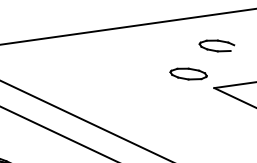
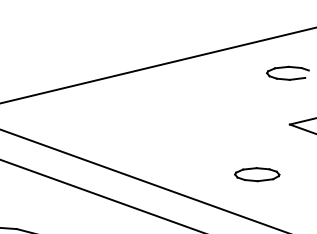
part: (188, 73) -> (257, 174), moved

